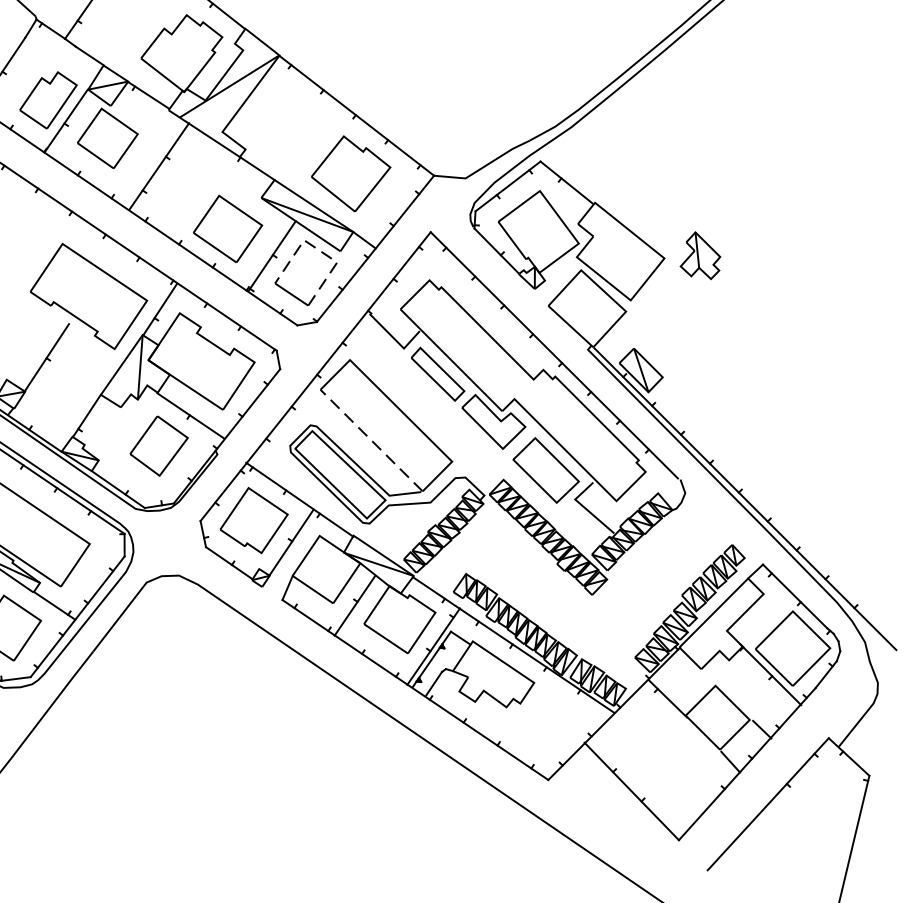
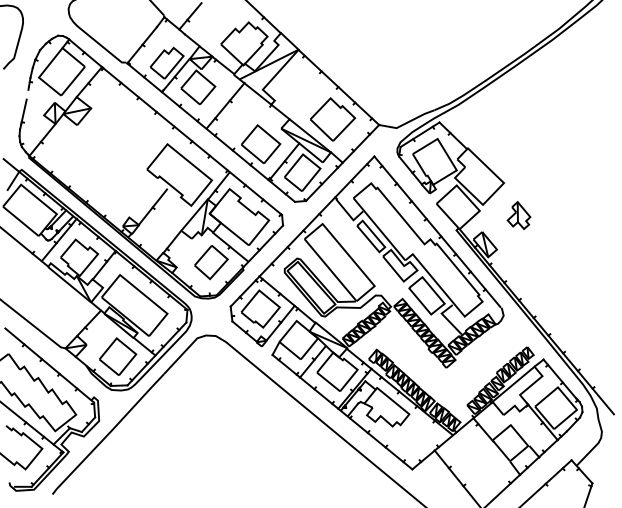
line: (320, 251) -> (311, 161), dashed -> solid
part: (699, 256) -> (518, 215), moved
line: (371, 441) -> (330, 270), dashed -> solid

